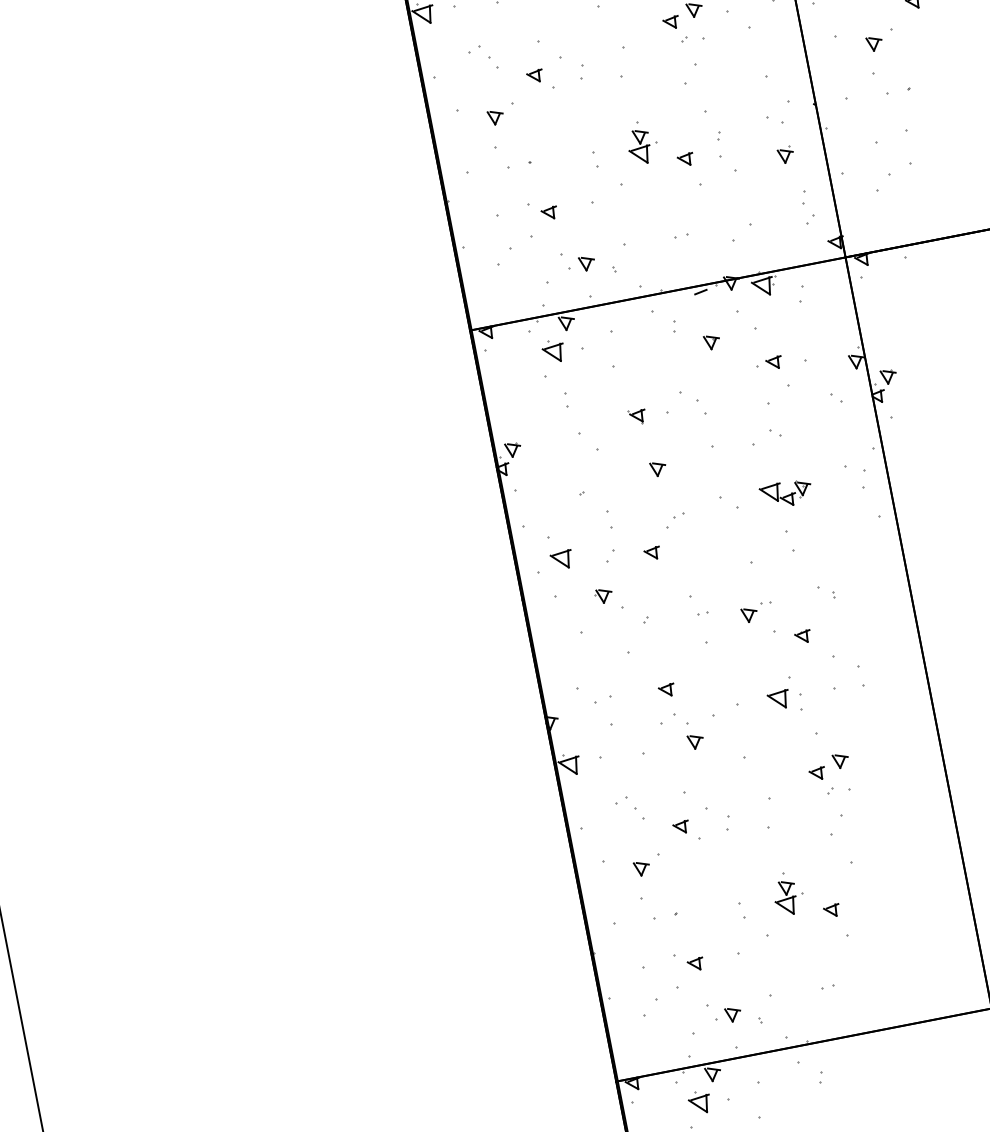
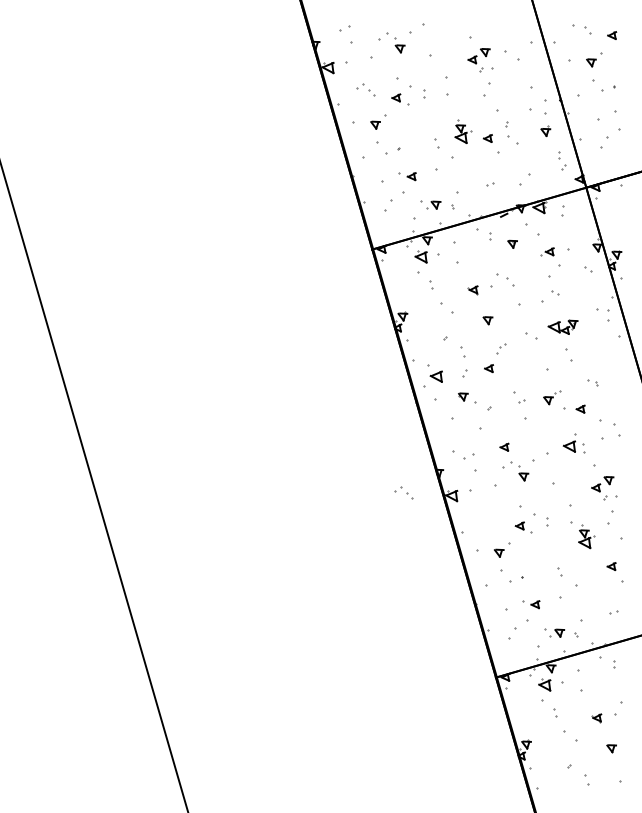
part: (775, 119) -> (538, 111), size x1.6
part: (629, 806) -> (403, 492), moved
part: (789, 893) -> (586, 536), moved

